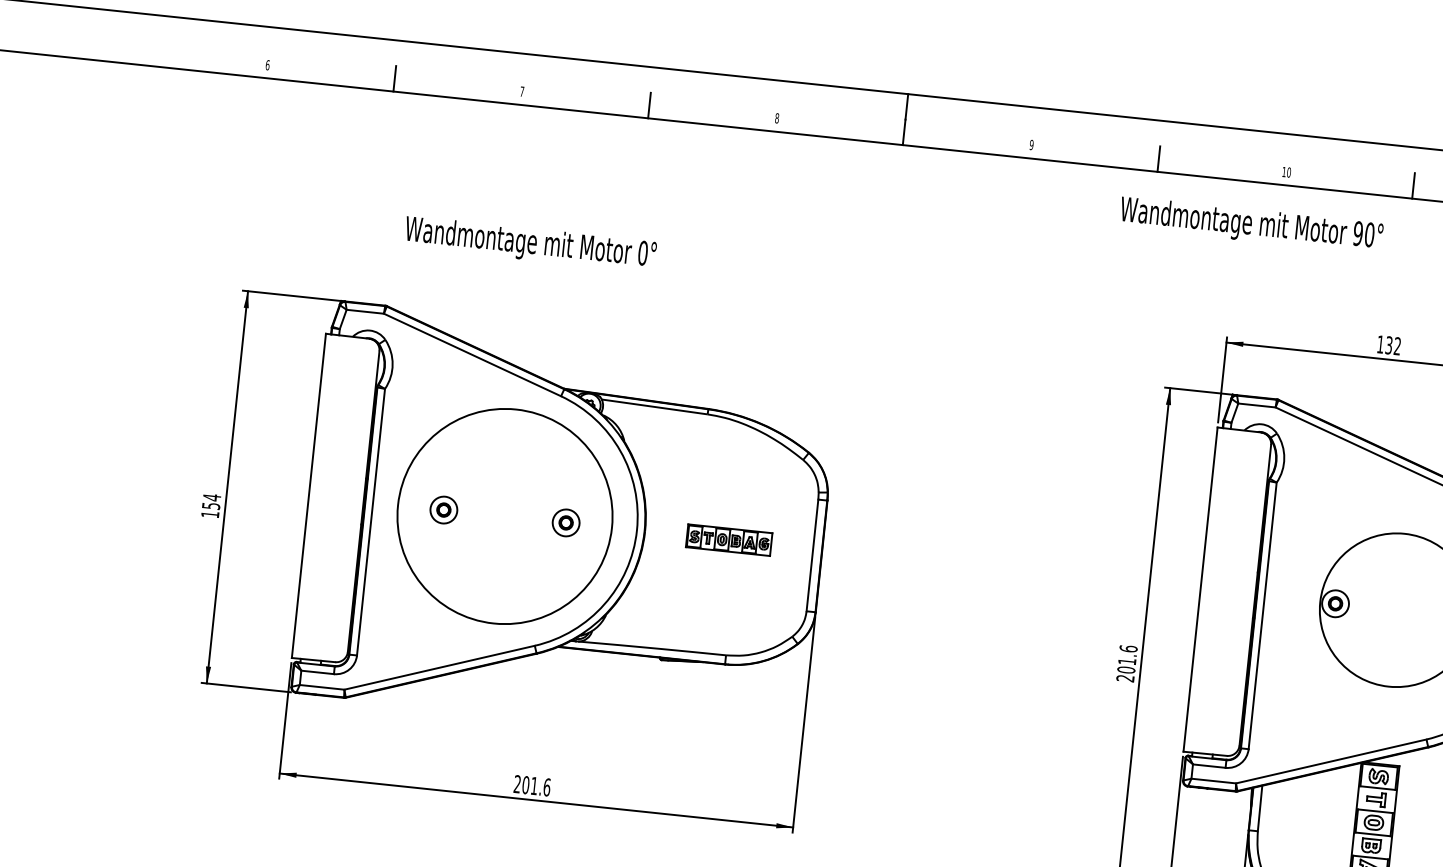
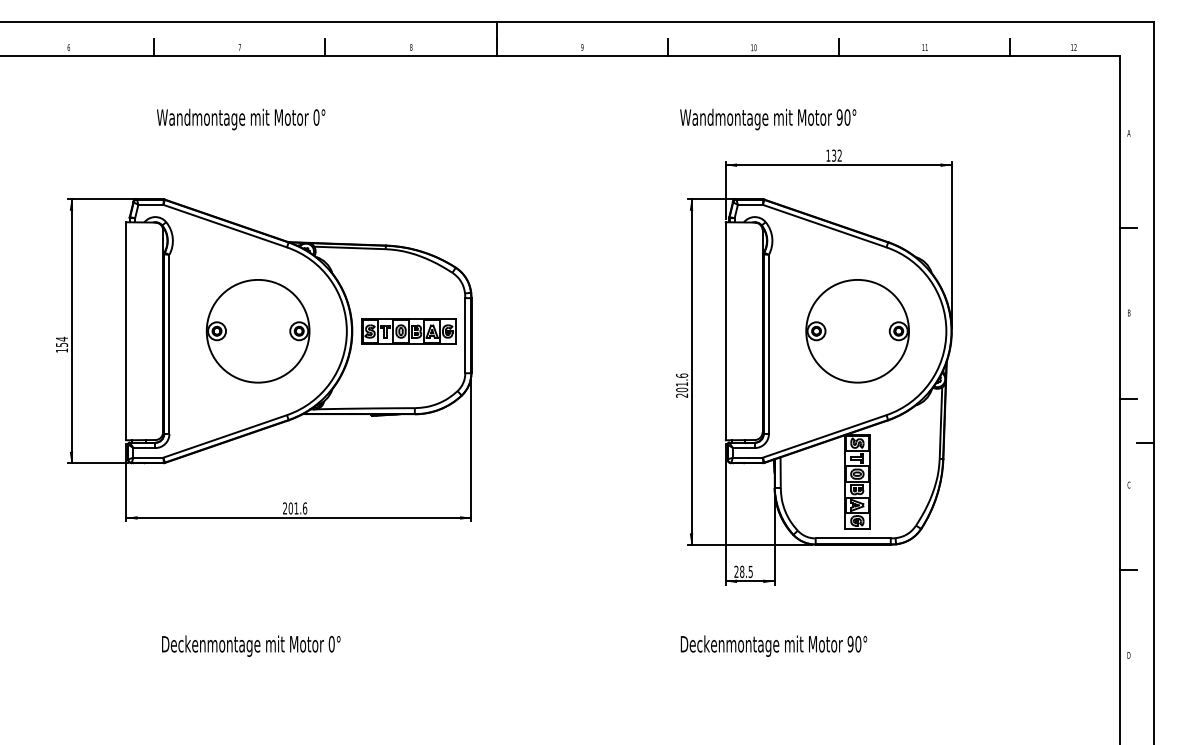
text: (1251, 225) -> (768, 119), moved
text: (531, 244) -> (241, 119), moved
circle: (504, 515) -> (257, 330), size x0.71
part: (728, 540) -> (408, 331), size x1.67

